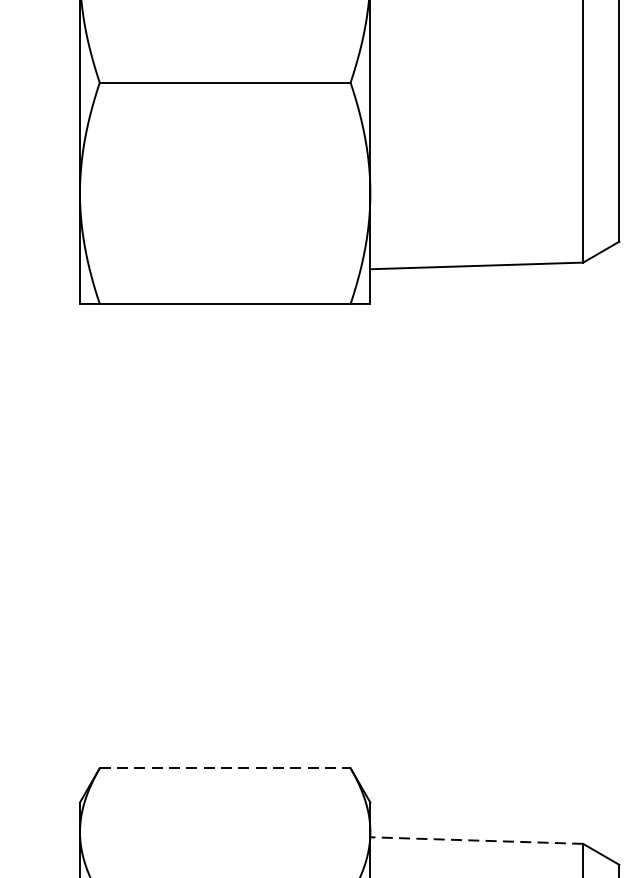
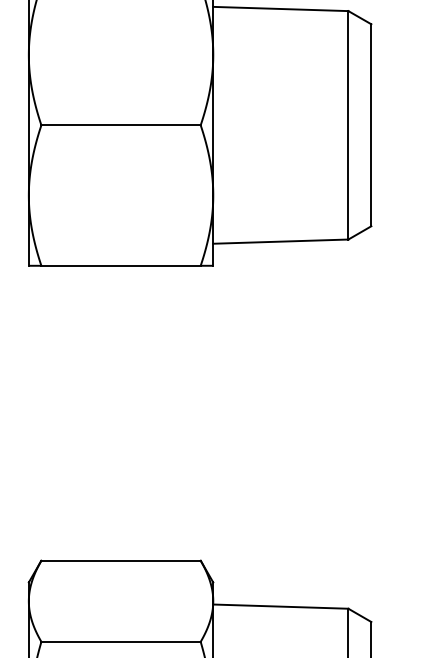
line: (225, 767) -> (121, 560), dashed -> solid
line: (476, 840) -> (280, 606), dashed -> solid

